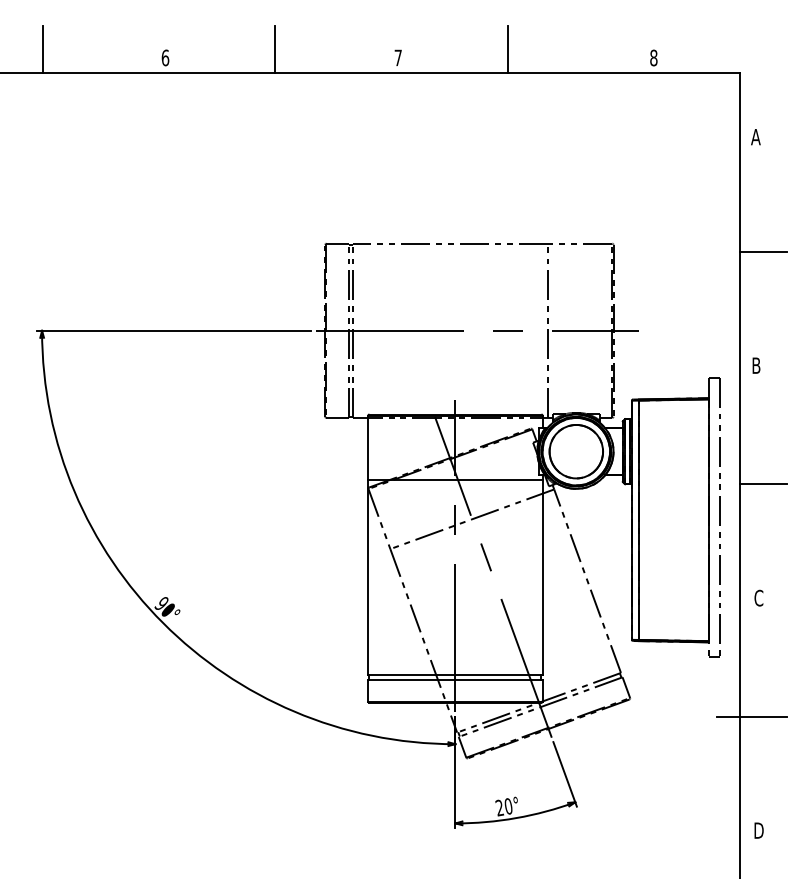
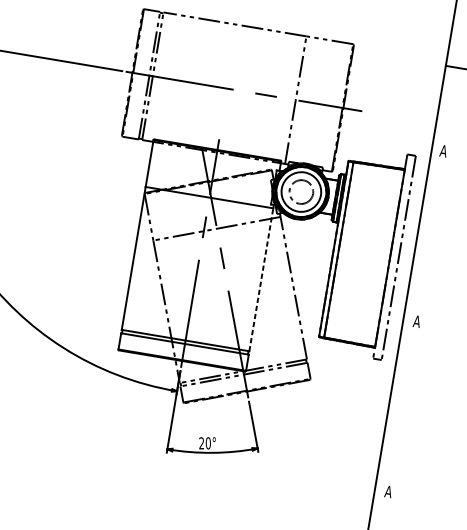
text: (756, 365) -> (443, 151), B -> A
circle: (576, 451) -> (301, 191), size x0.6
line: (763, 484) -> (434, 238), removed
line: (542, 577) -> (261, 279), solid -> dashed
text: (758, 597) -> (416, 321), C -> A
line: (751, 716) -> (397, 407), removed
text: (758, 830) -> (388, 491), D -> A

